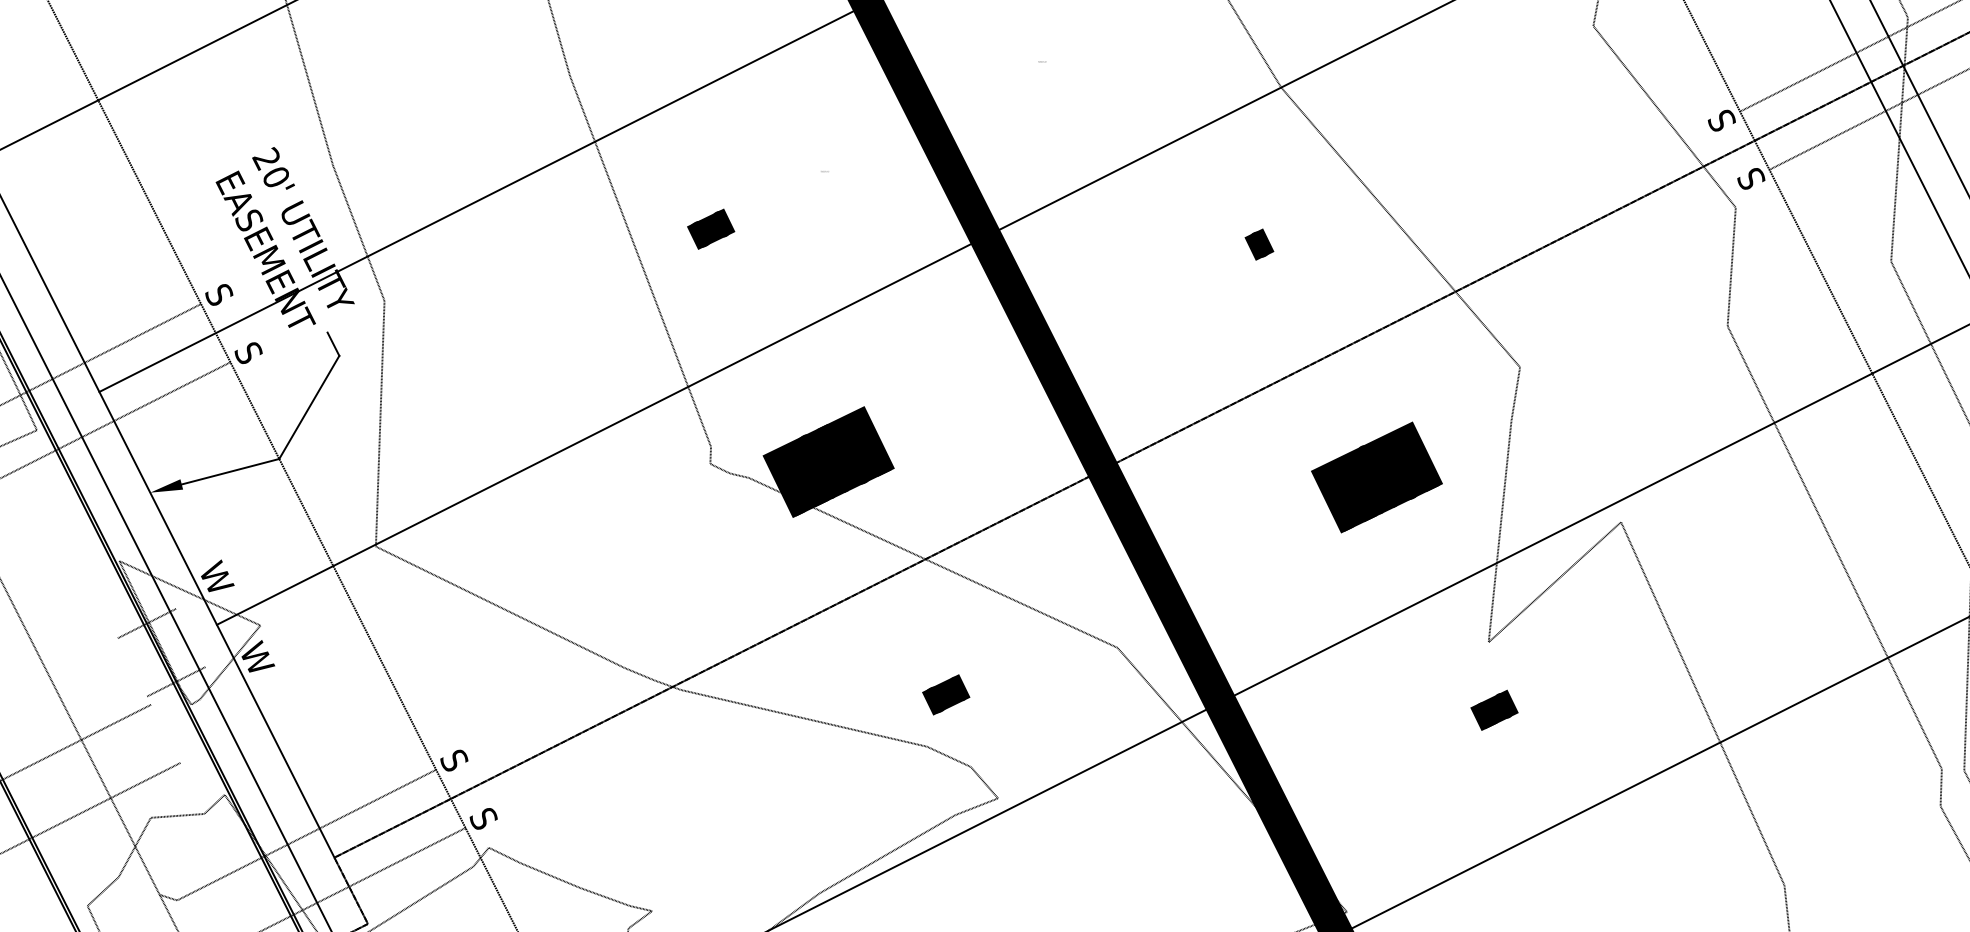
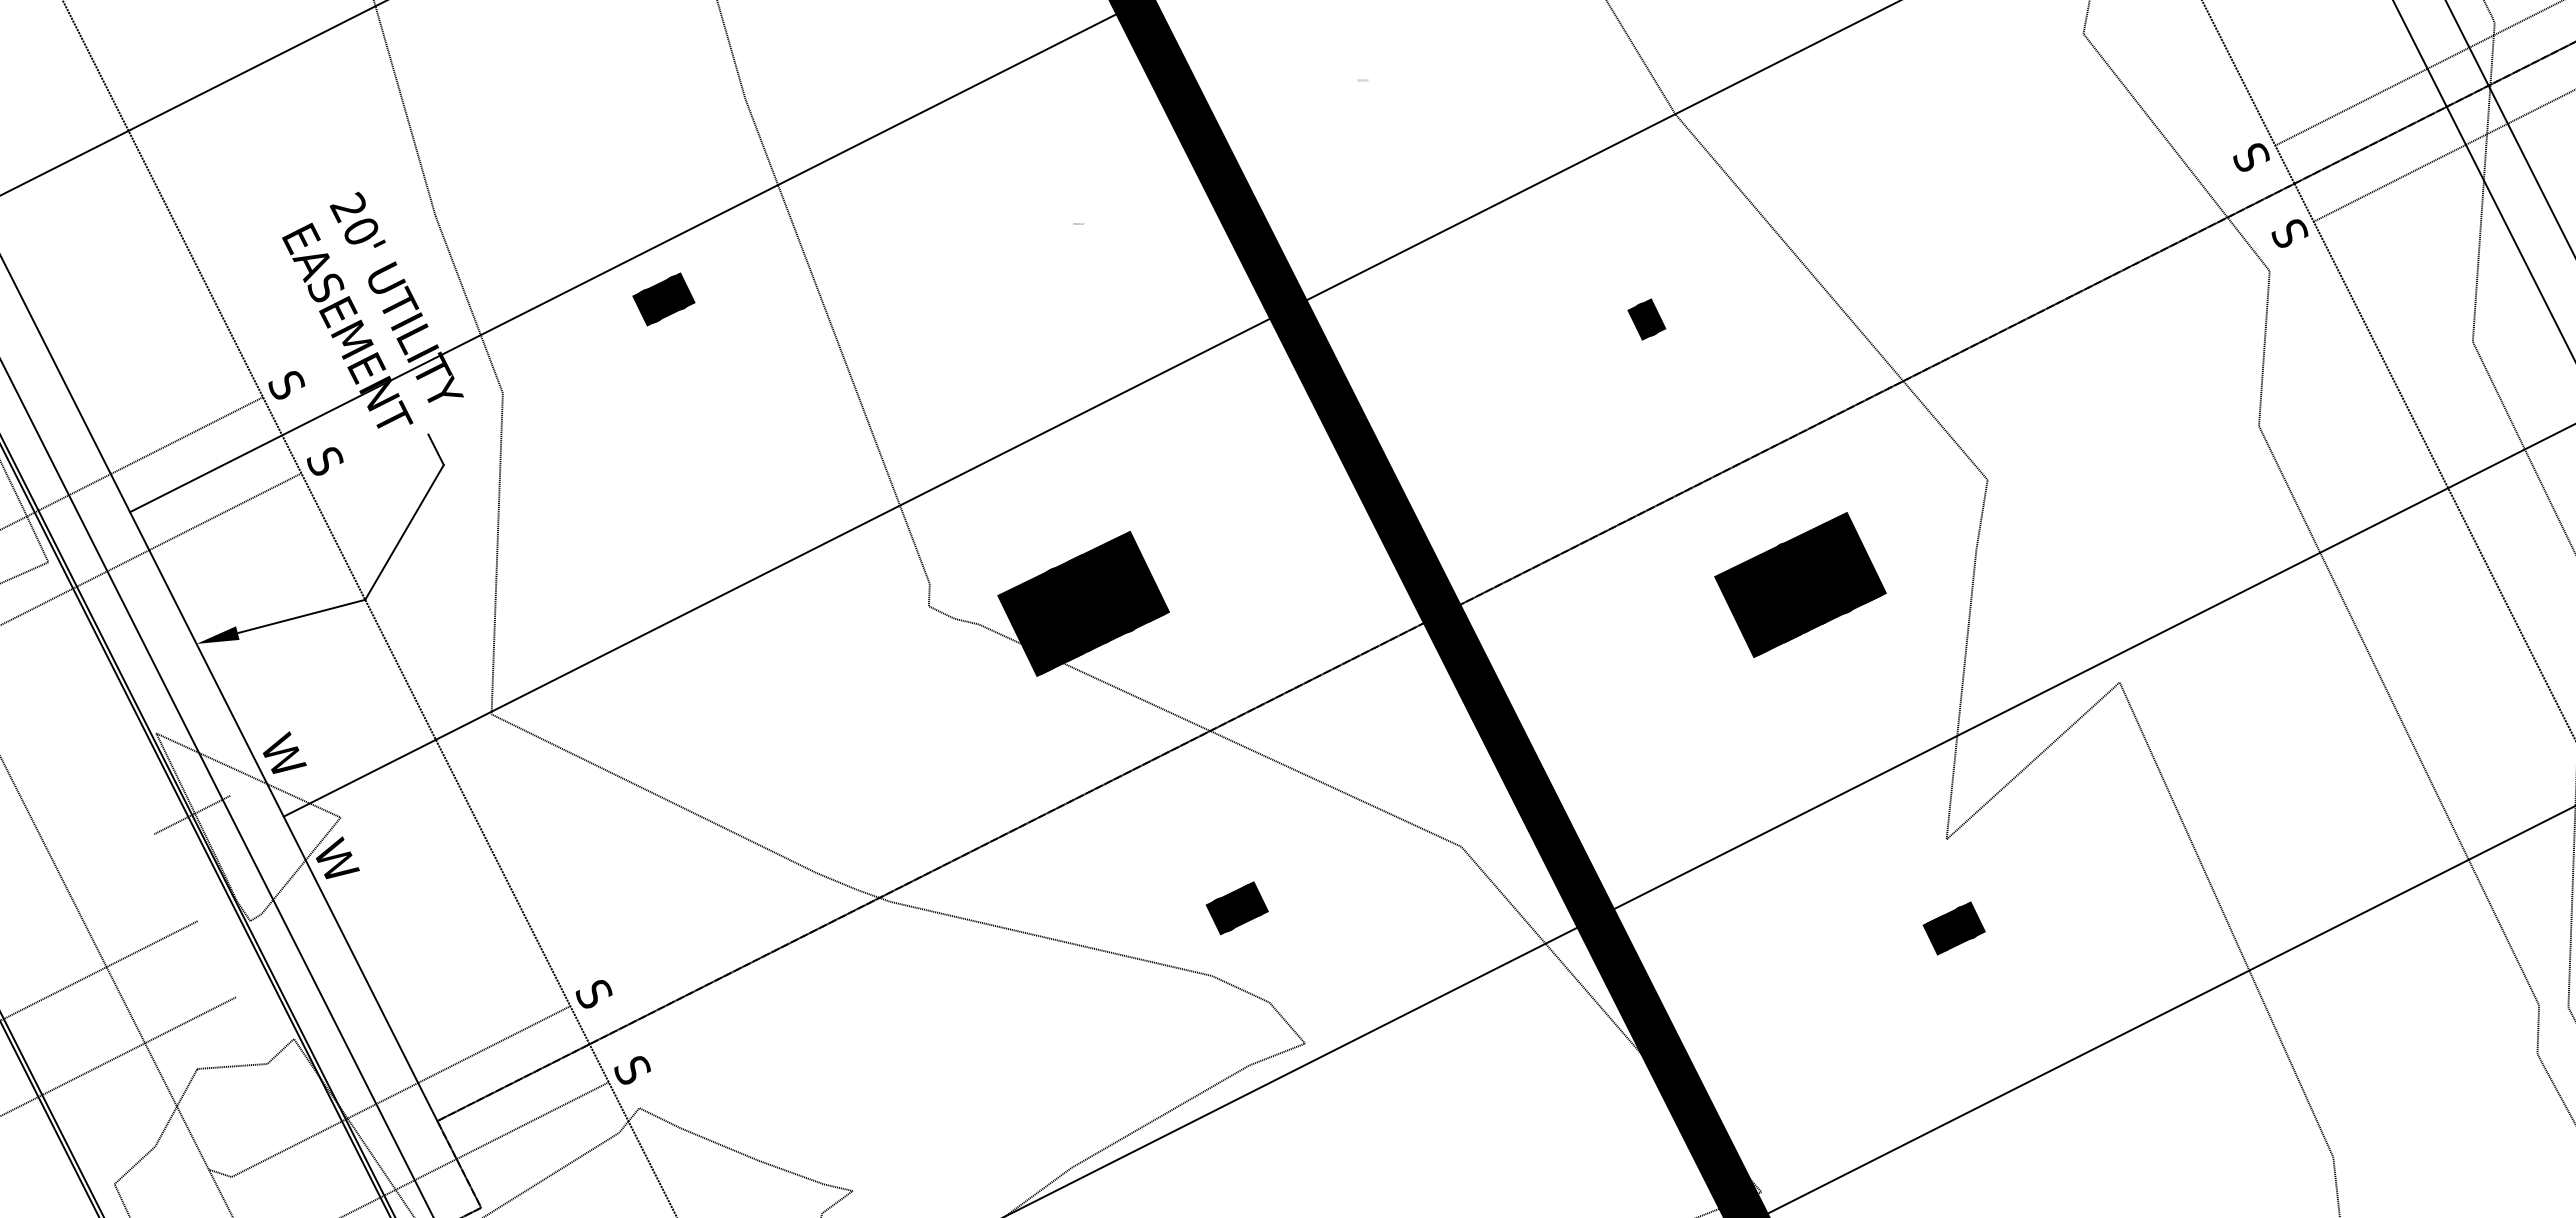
text: (710, 229) -> (663, 299), moved
text: (1376, 477) -> (1800, 584), moved
line: (176, 681) -> (230, 890), removed
text: (1485, 714) -> (1942, 933), 10 -> 70

